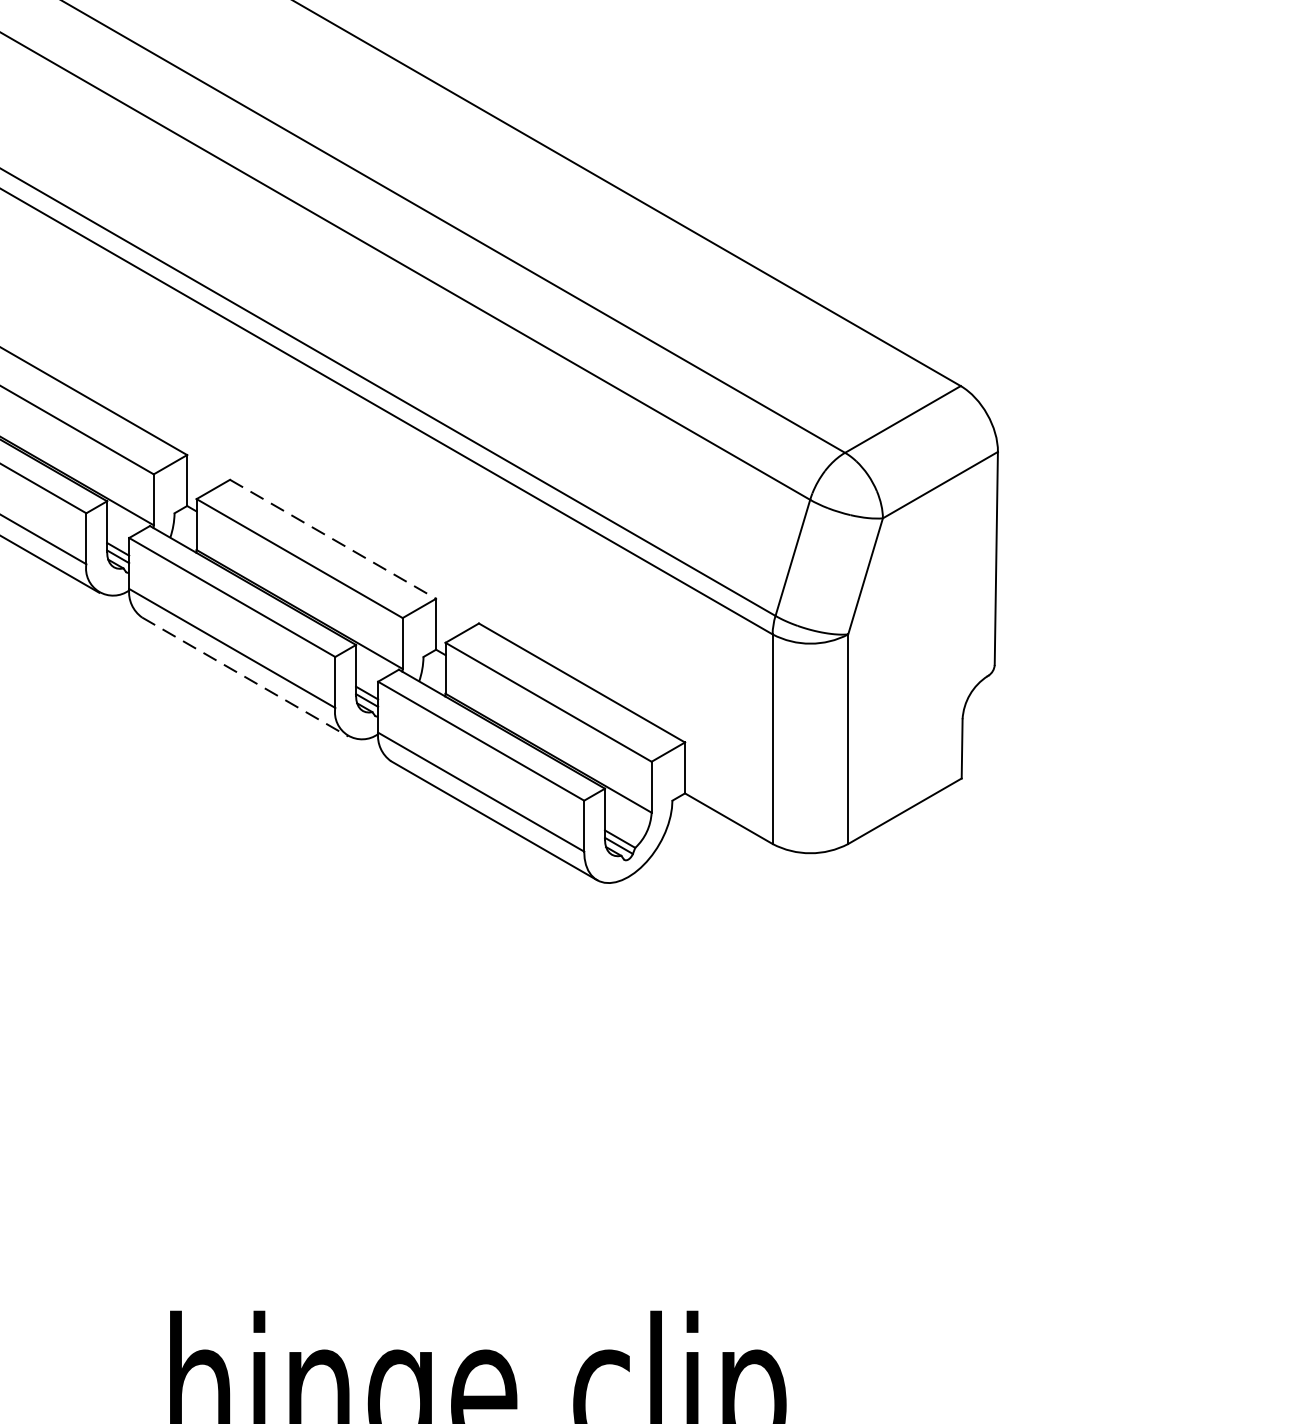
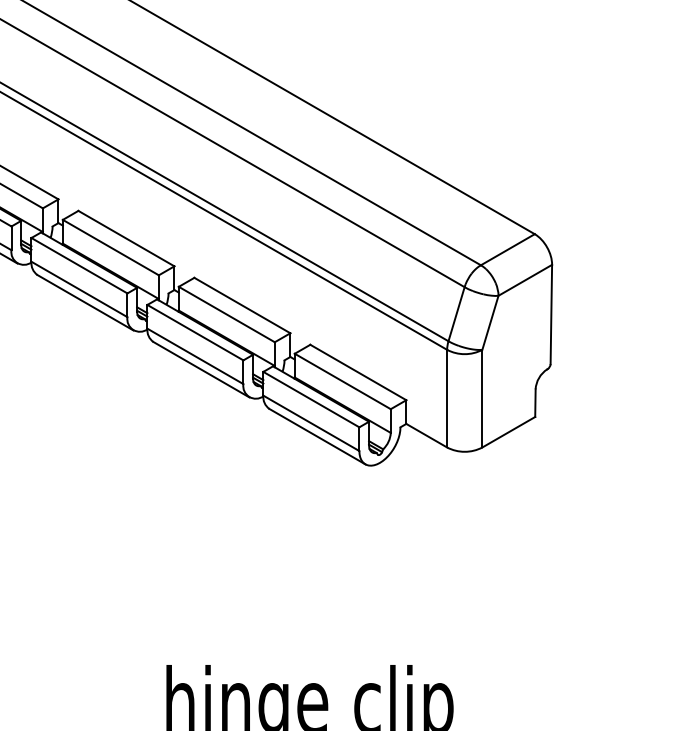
line: (333, 539) -> (242, 305), dashed -> solid
line: (245, 676) -> (201, 369), dashed -> solid

